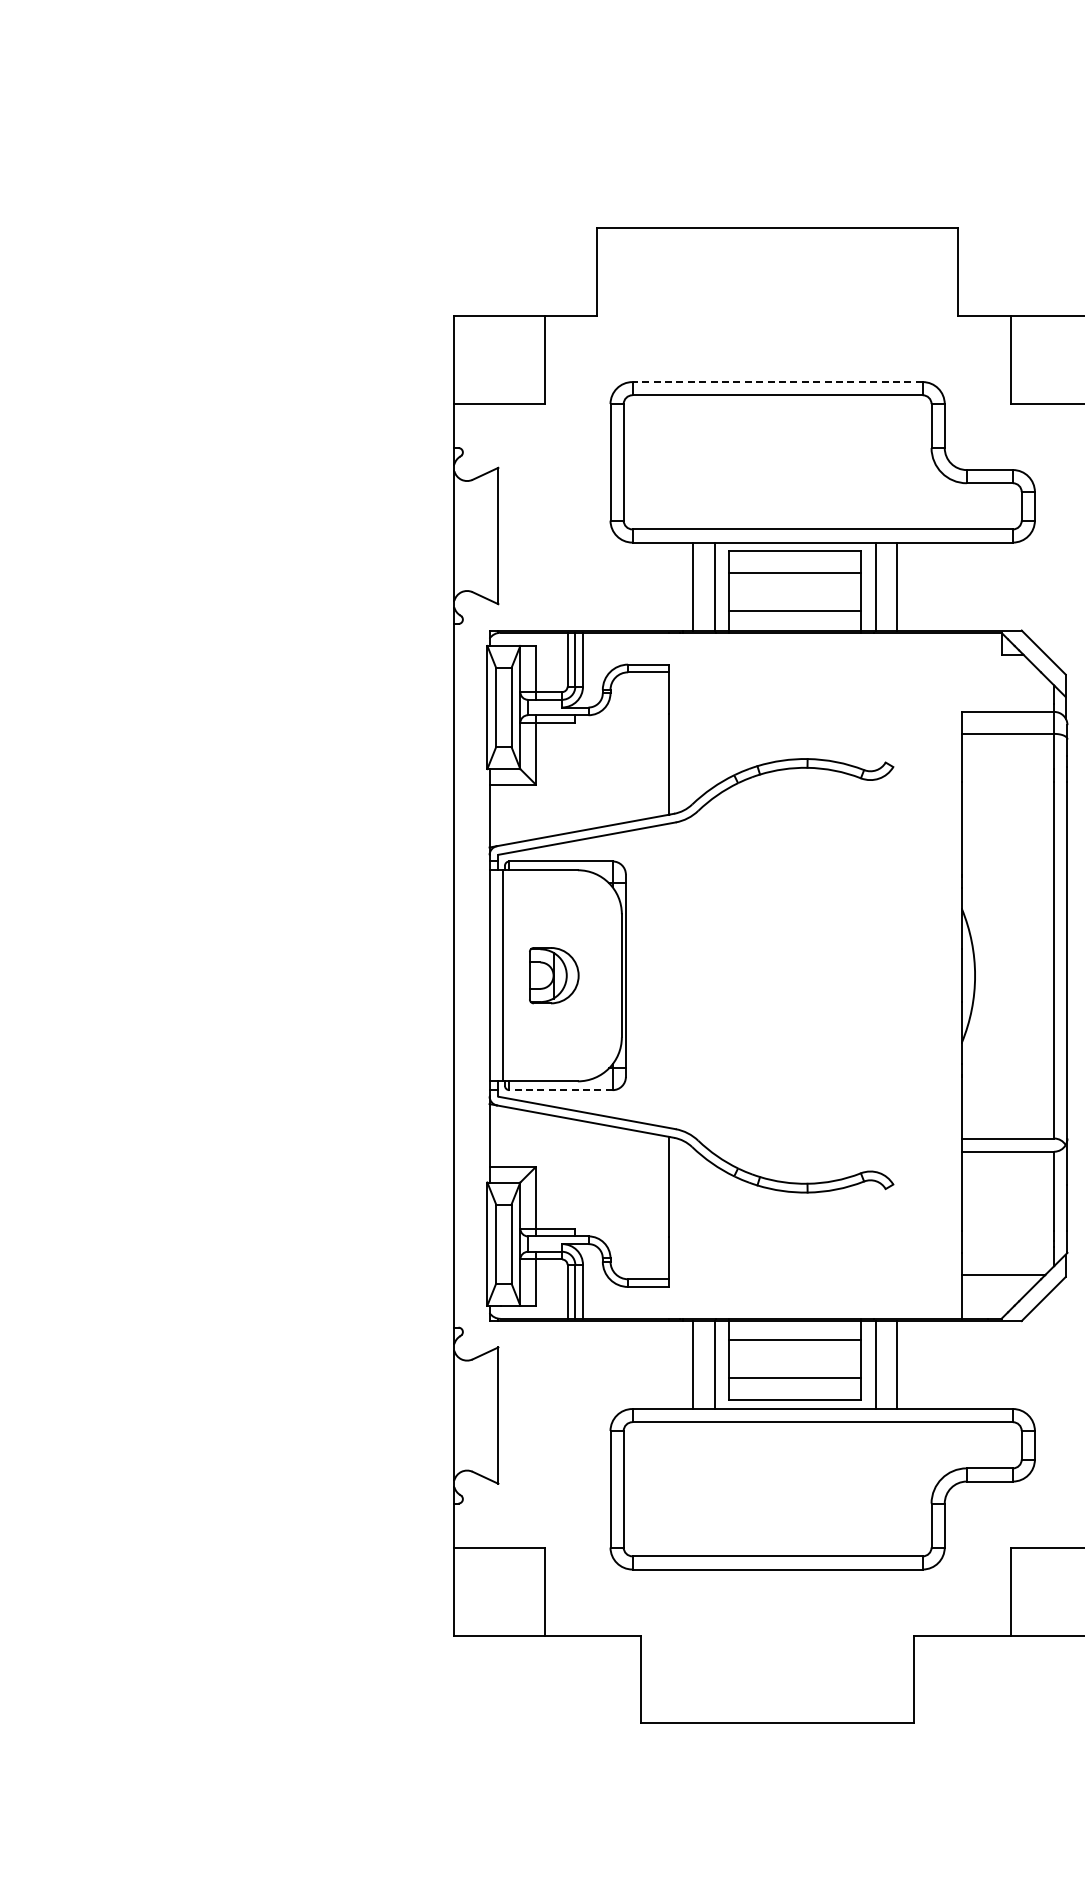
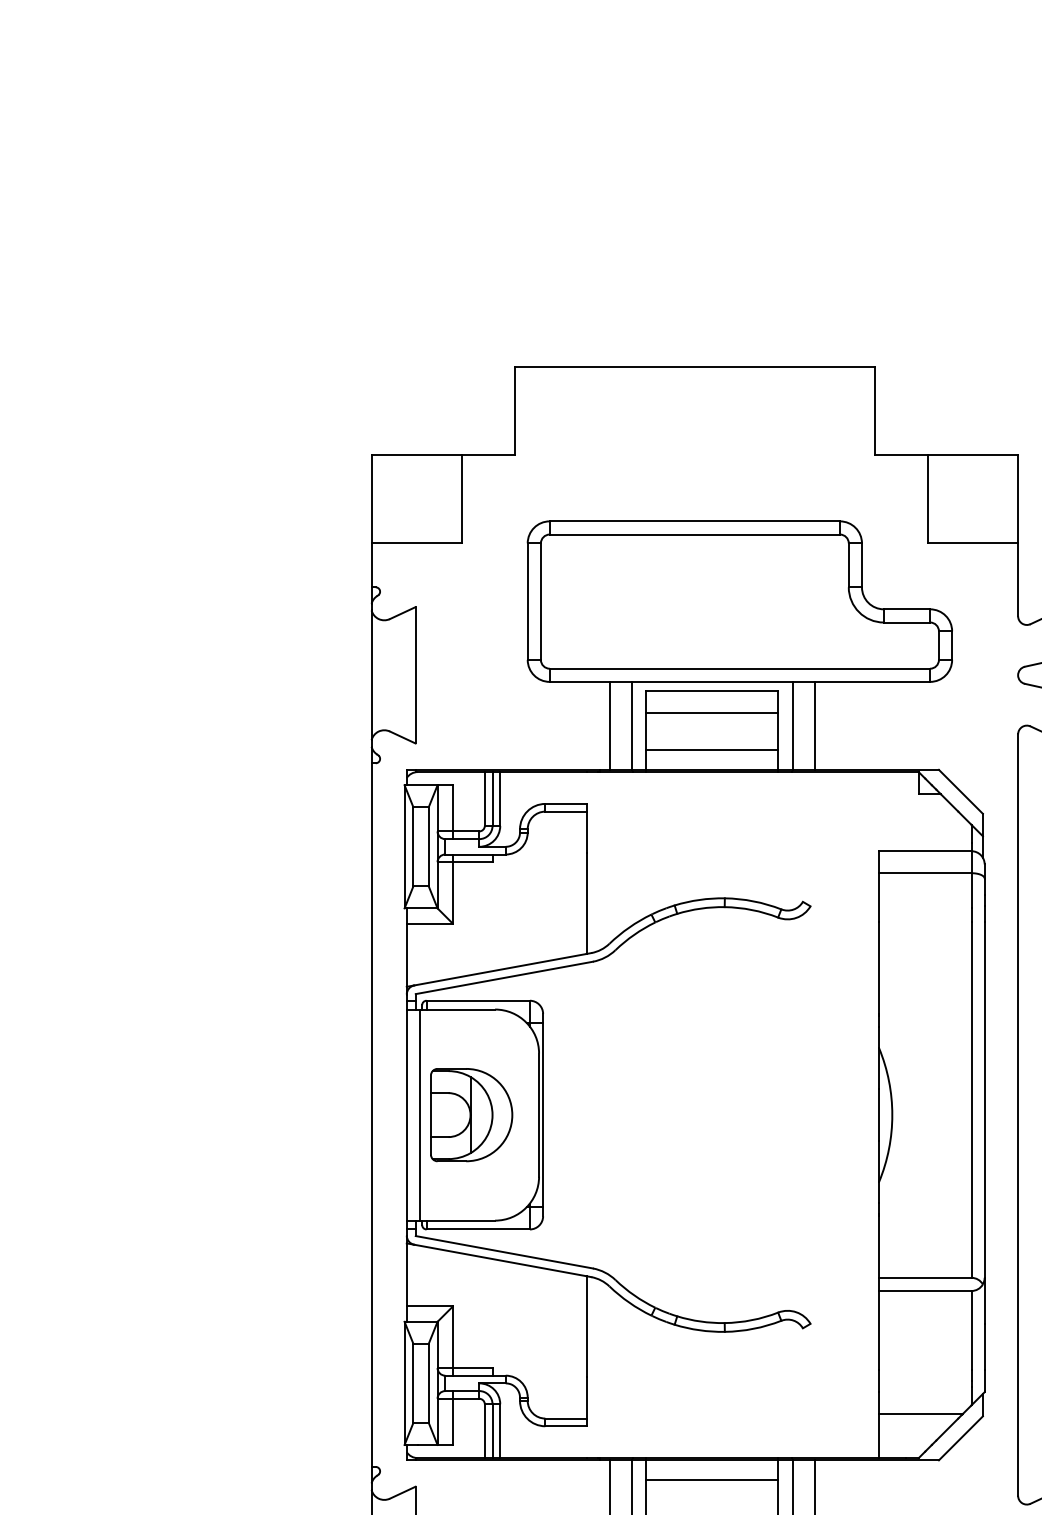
line: (777, 382) -> (694, 521), dashed -> solid
part: (553, 975) -> (470, 1114), size x1.67
line: (561, 1090) -> (478, 1229), dashed -> solid

